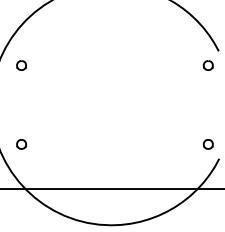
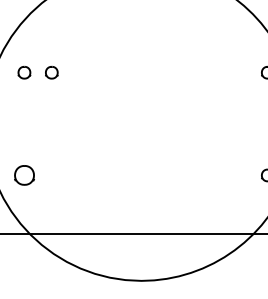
part: (42, 65) -> (51, 72), added
part: (21, 144) -> (24, 175), size x1.6

